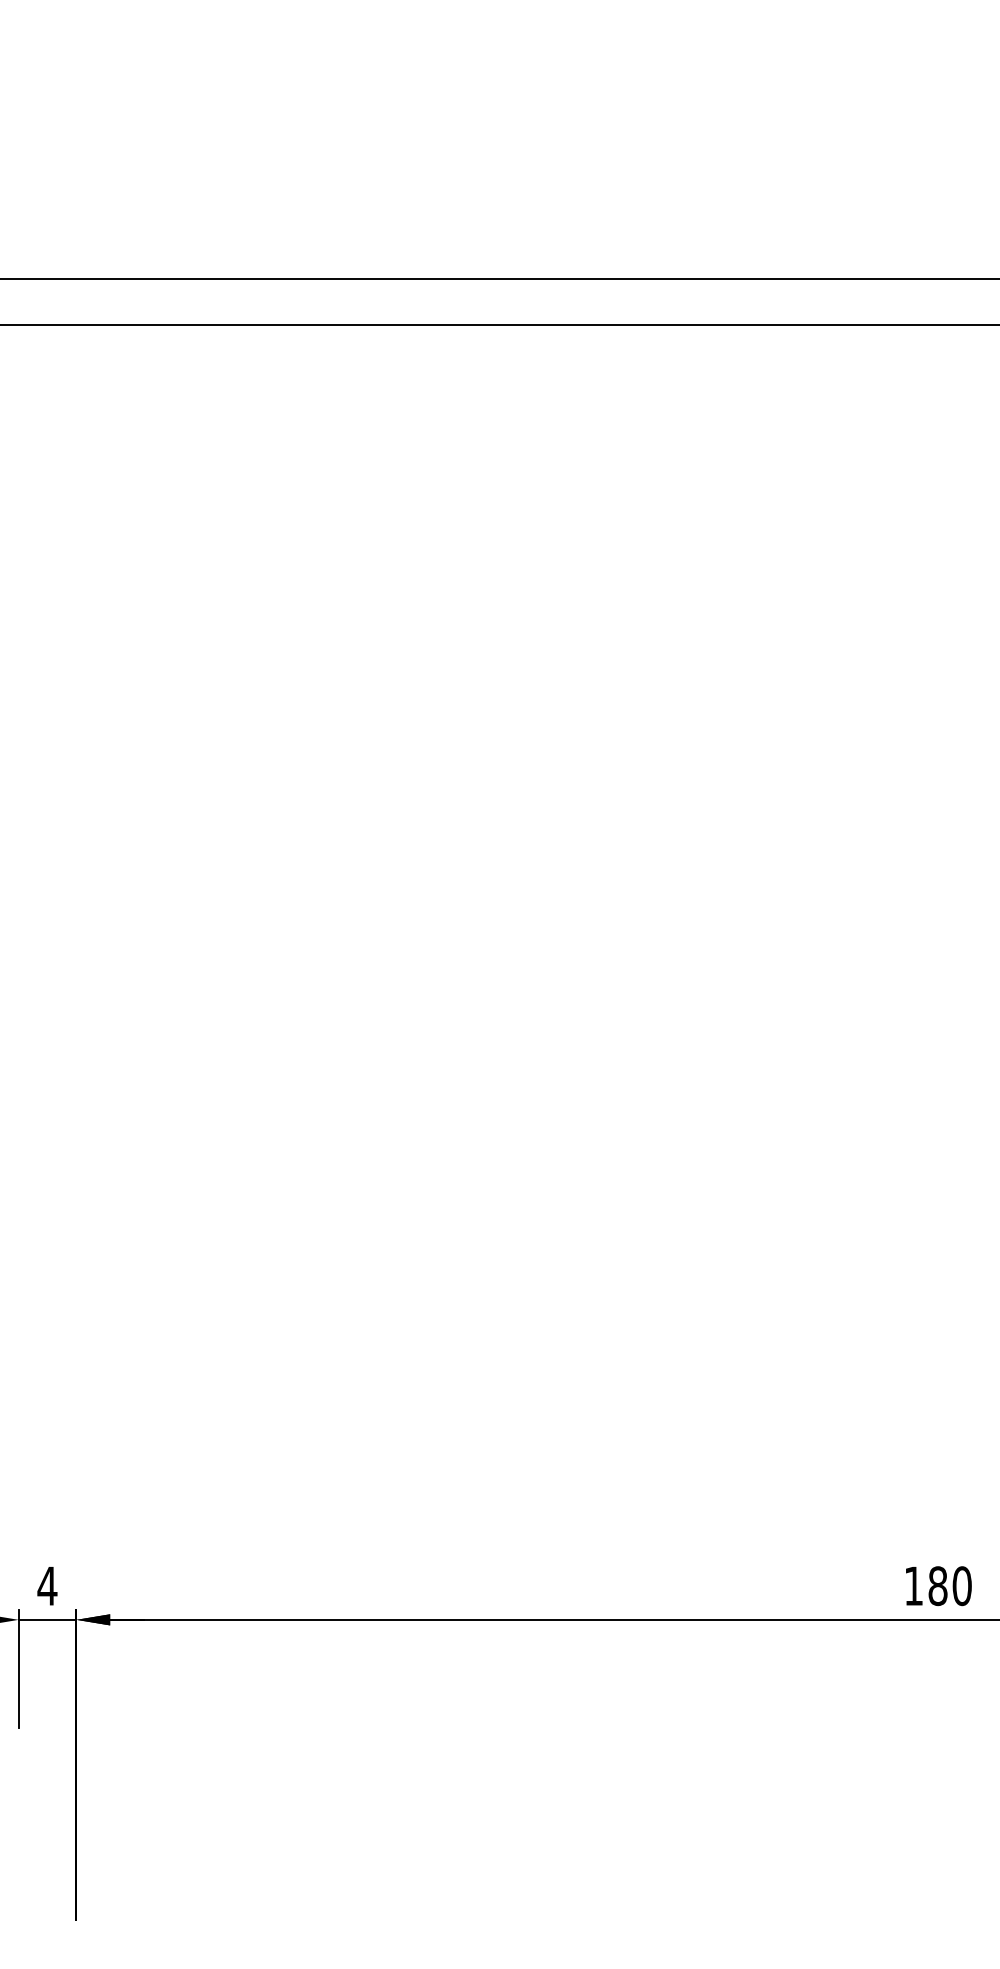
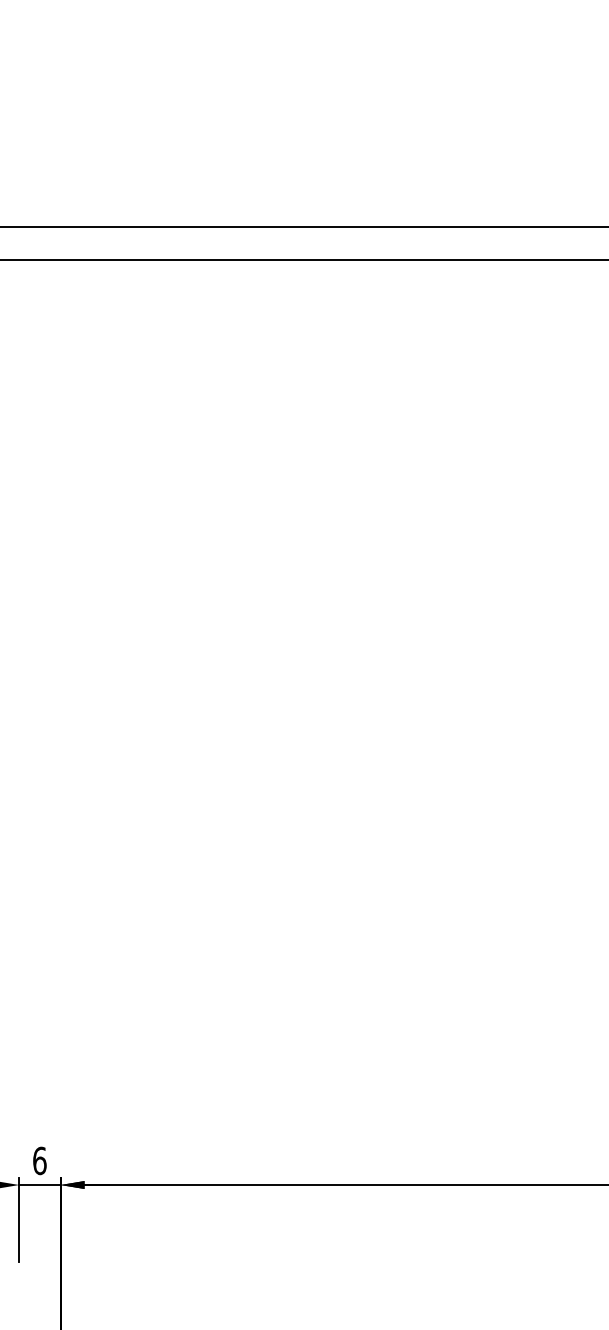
text: (47, 1586) -> (39, 1161), 4 -> 6

